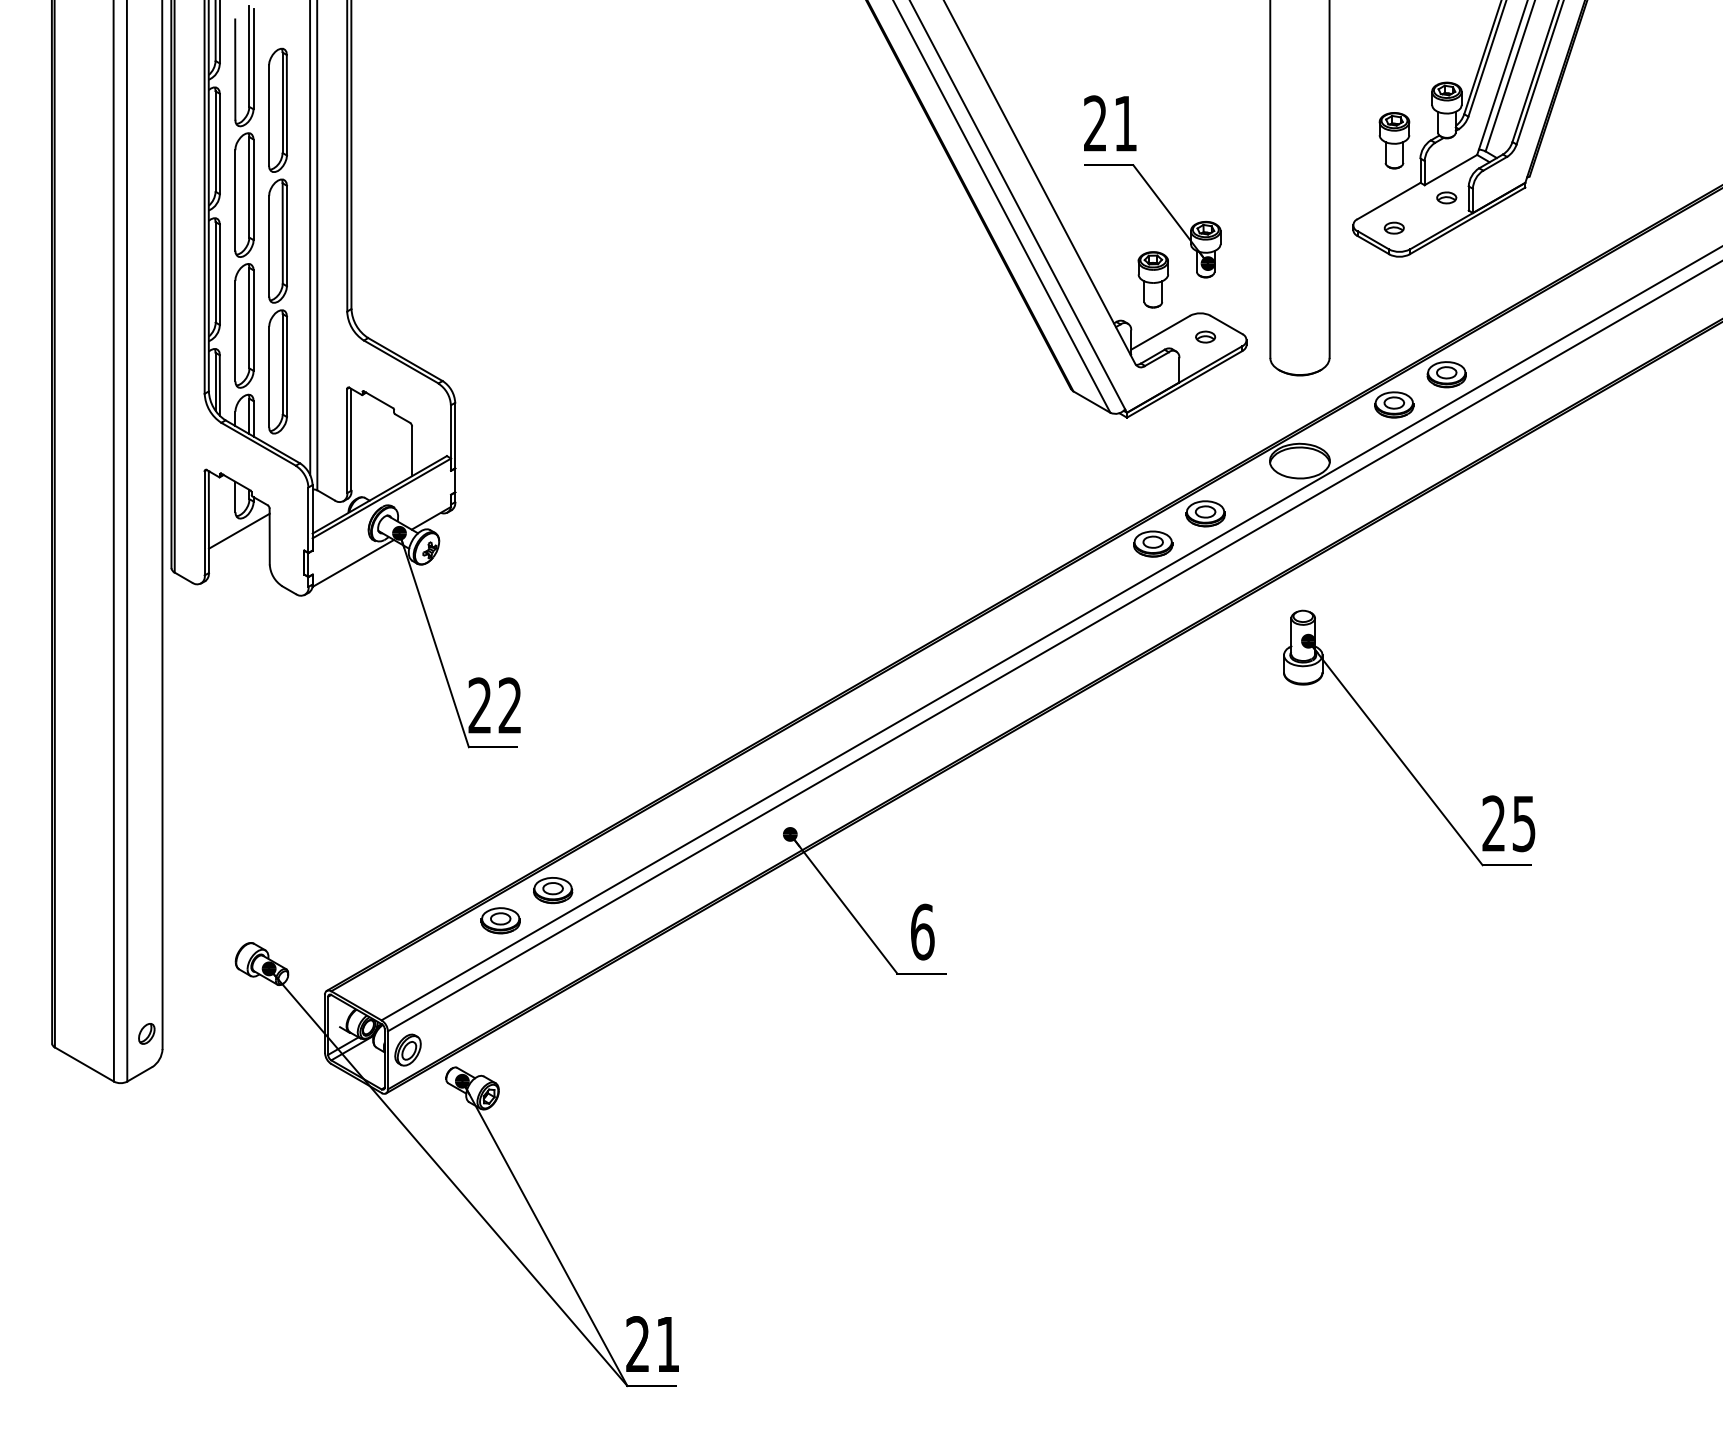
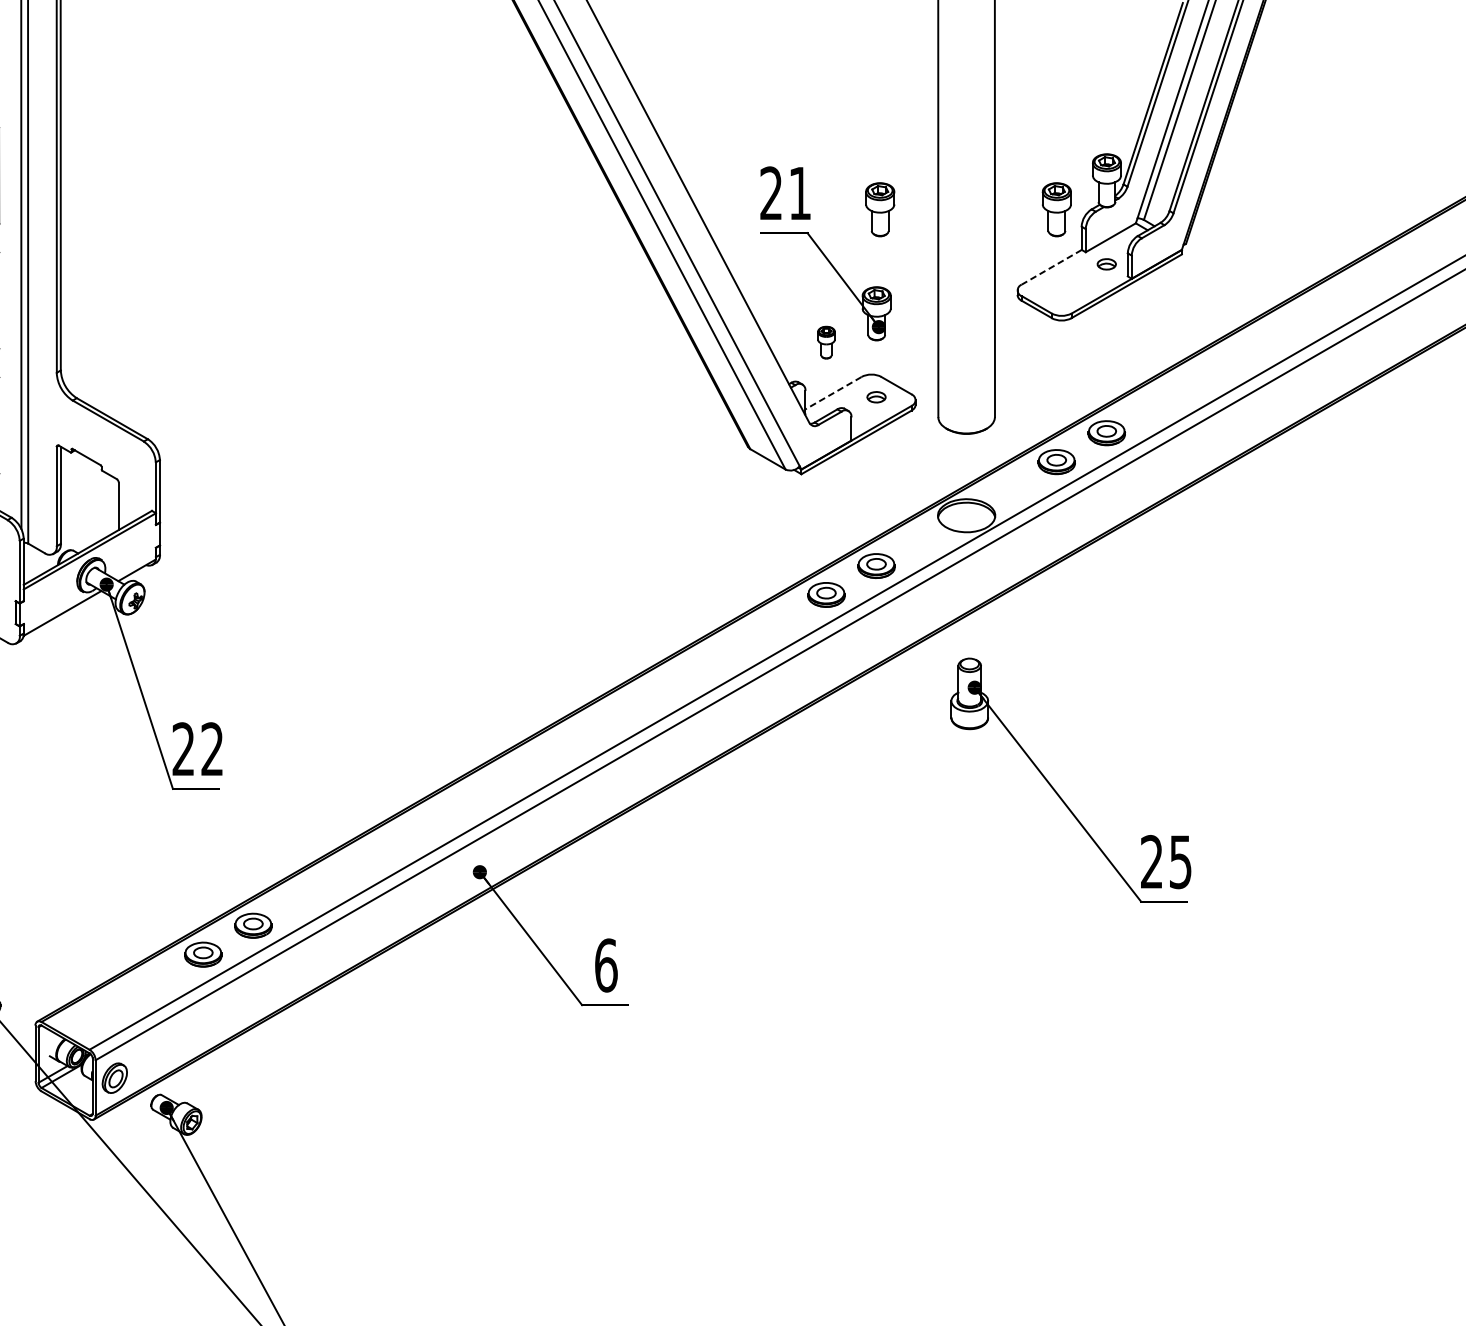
part: (1209, 140) -> (880, 209), added
line: (1388, 201) -> (1051, 267), solid -> dashed
part: (1393, 227) -> (1055, 292), removed
part: (1152, 279) -> (825, 342), size x0.6
line: (1160, 332) -> (833, 392), solid -> dashed

